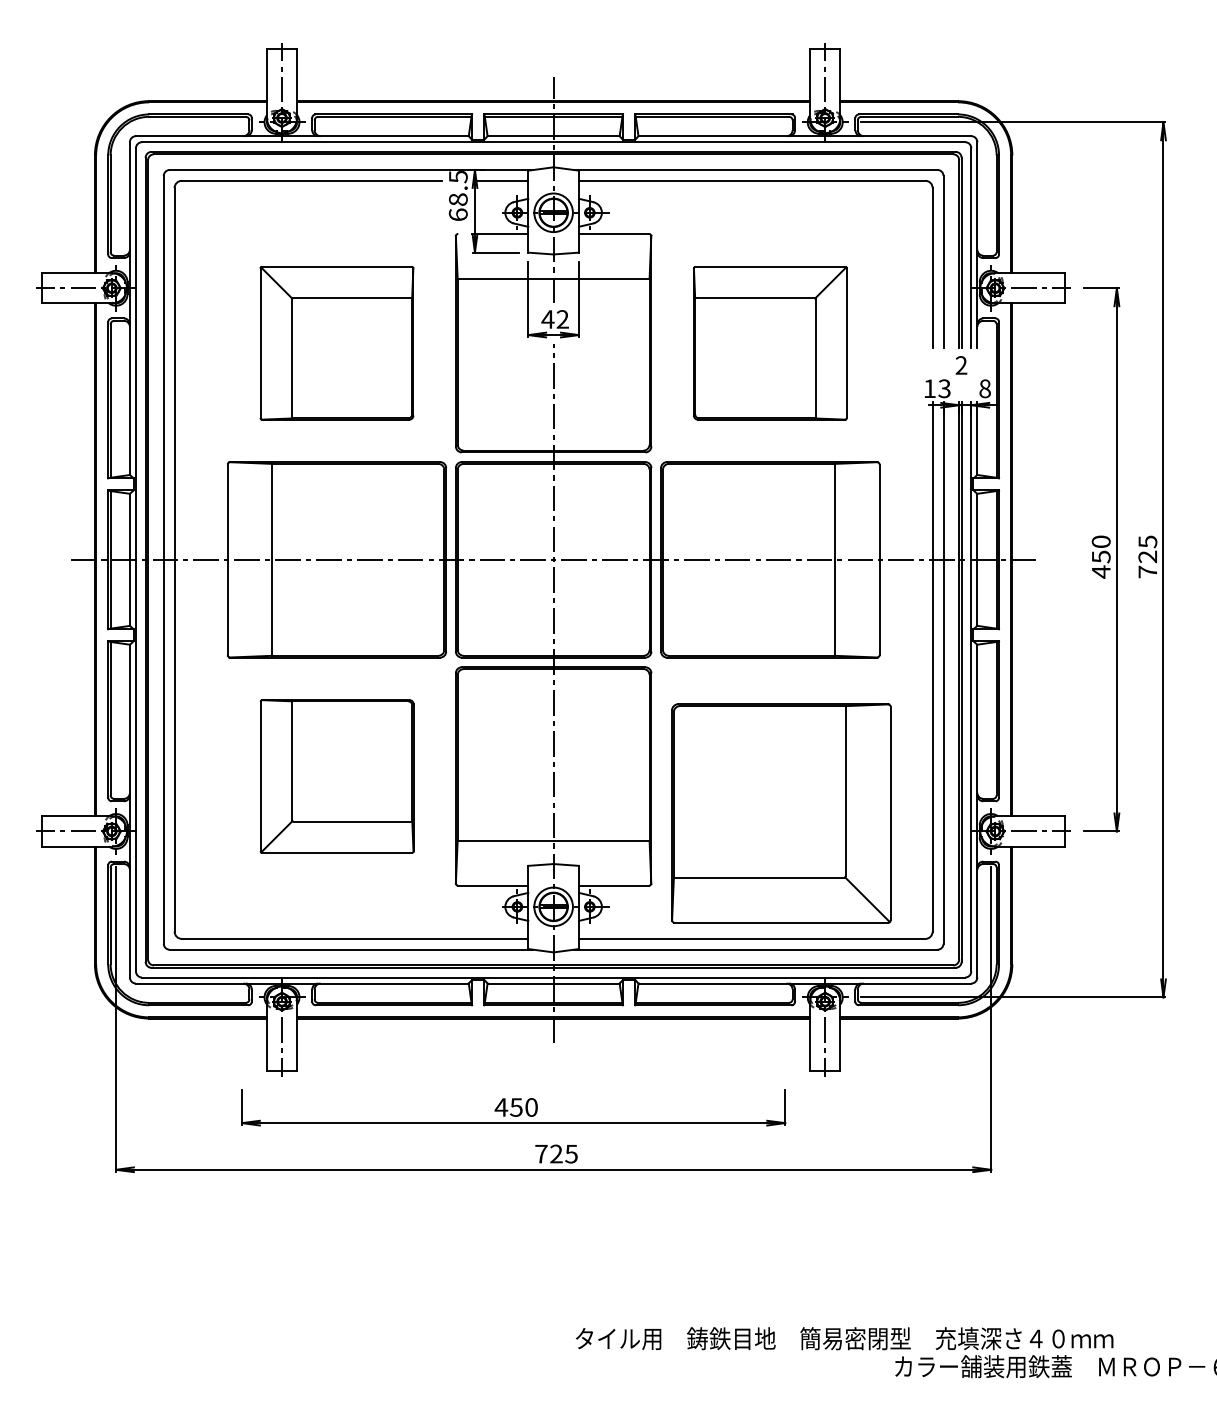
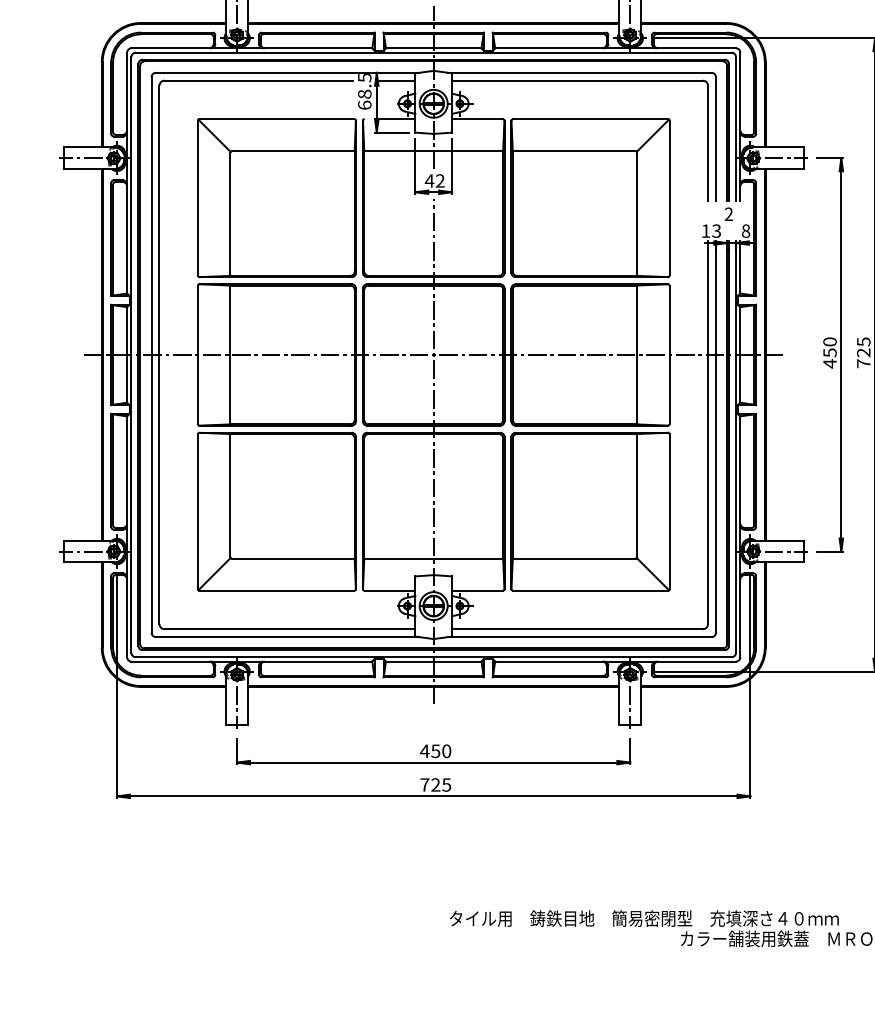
part: (336, 343) -> (276, 198), size x1.43
part: (770, 343) -> (590, 198), size x1.43
part: (337, 776) -> (277, 511), size x1.43
part: (781, 813) -> (590, 511), moved
part: (513, 1107) -> (433, 751), moved

